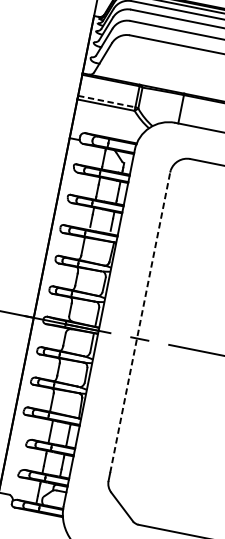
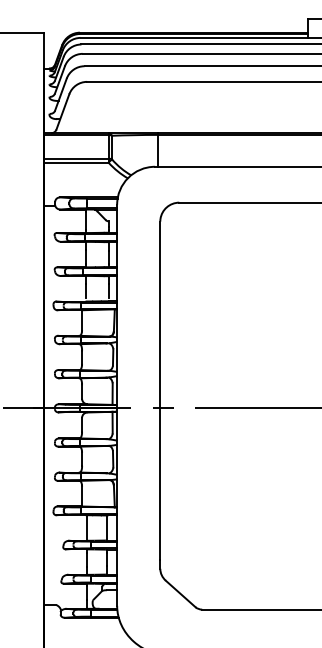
line: (106, 101) -> (76, 158), dashed -> solid
line: (140, 322) -> (160, 390), dashed -> solid

